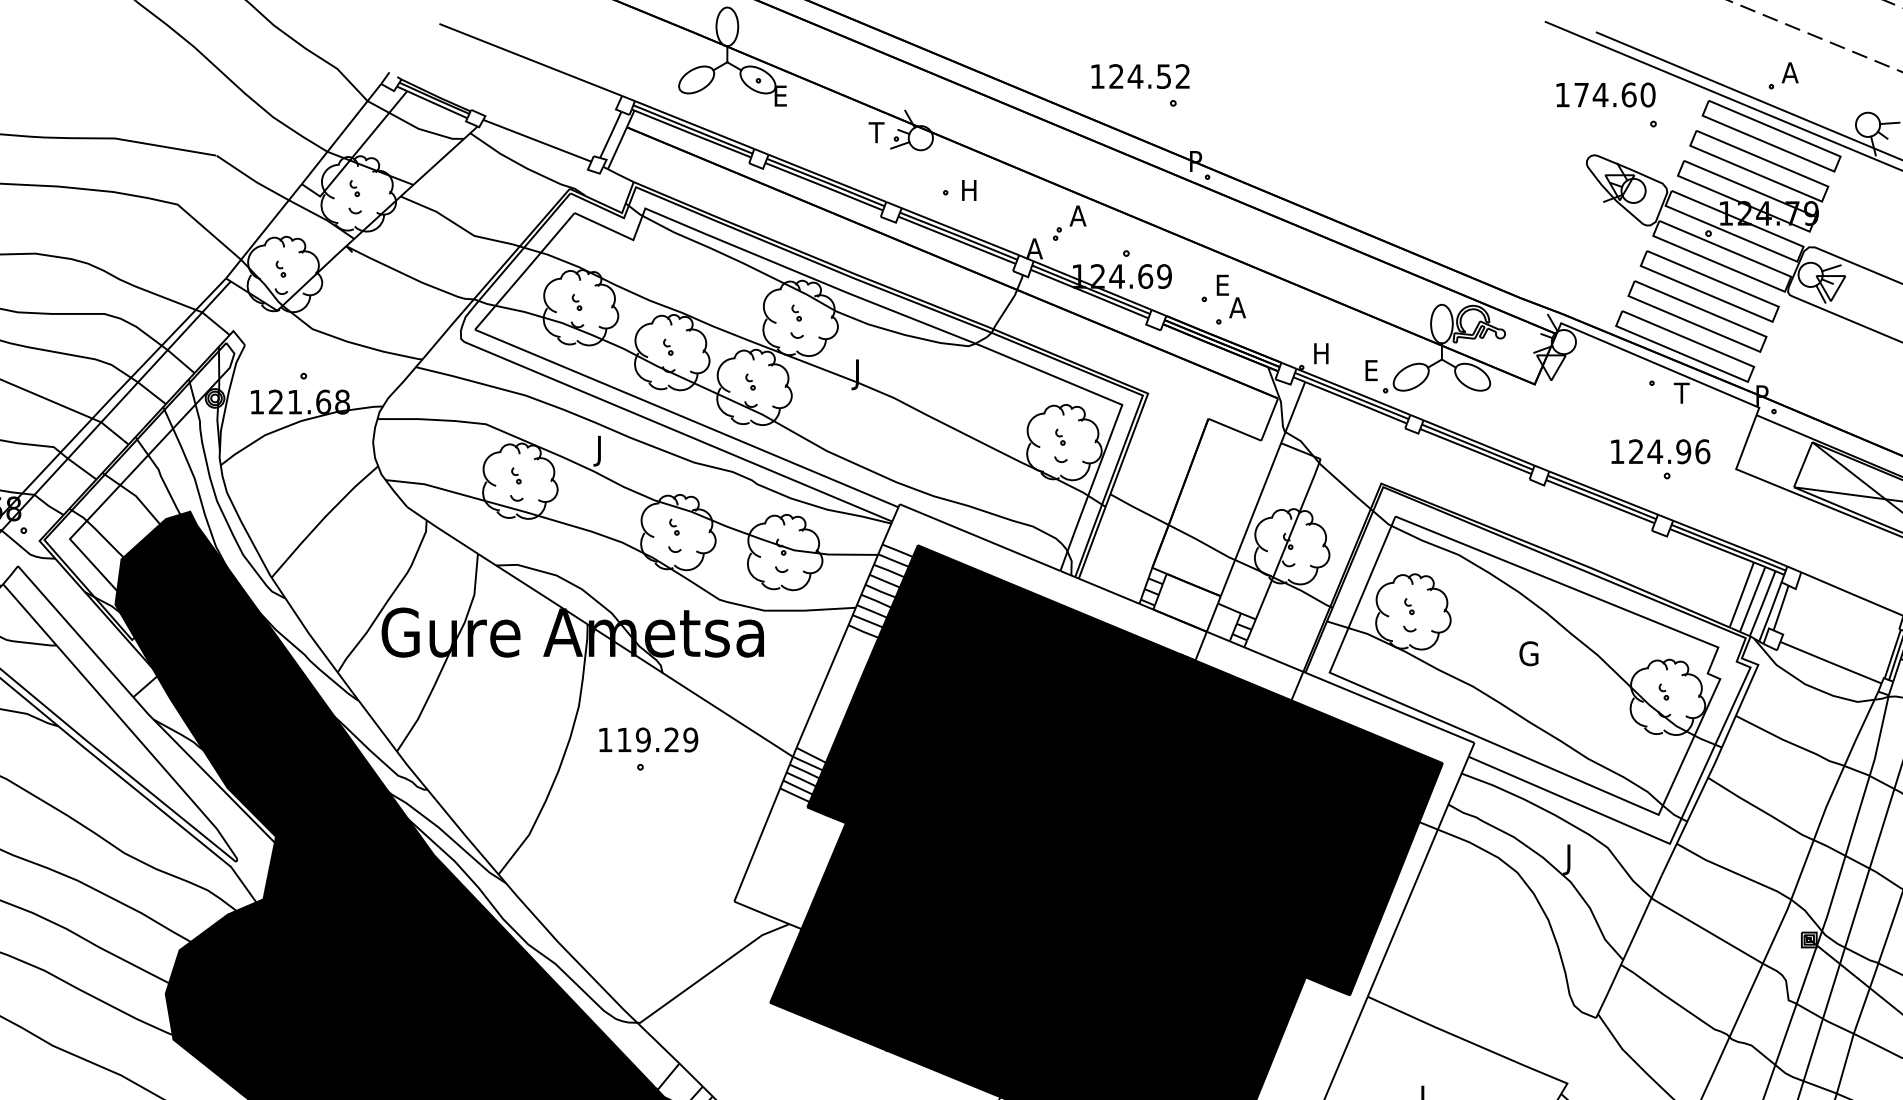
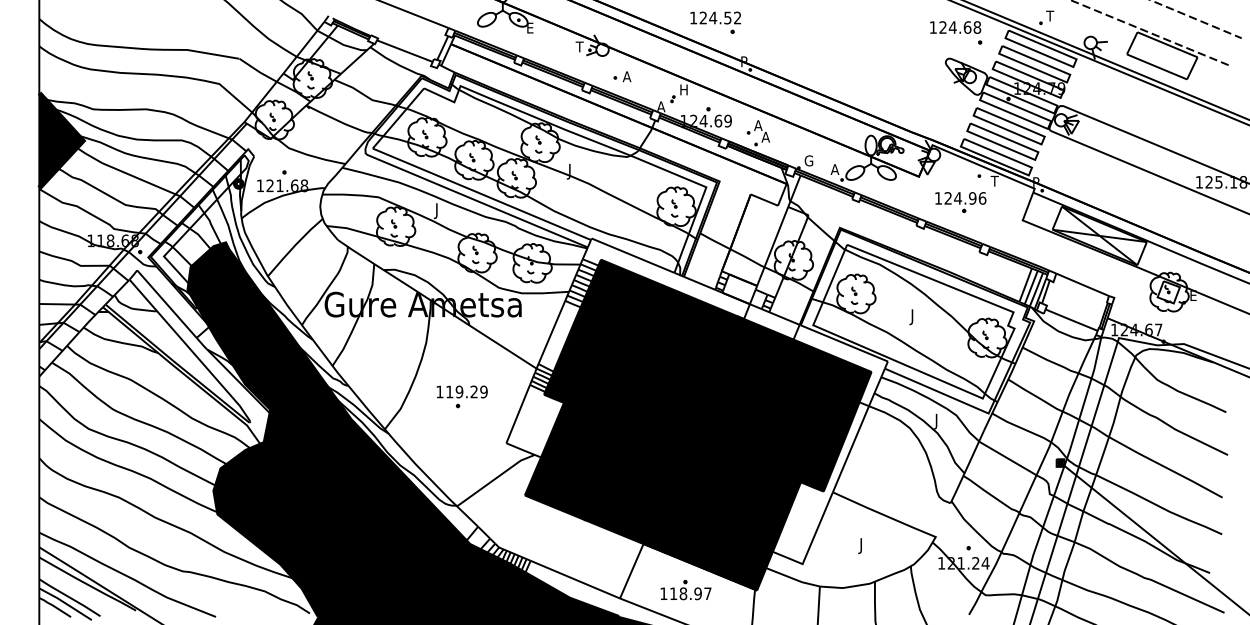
text: (1789, 71) -> (1050, 15), A -> T
text: (1615, 94) -> (960, 27), 174.60 -> 124.68
text: (967, 189) -> (626, 76), H -> A
text: (1077, 215) -> (683, 89), A -> H
text: (1223, 285) -> (758, 125), E -> A
text: (1320, 352) -> (808, 160), H -> G
text: (1370, 370) -> (834, 169), E -> A
part: (1659, 459) -> (960, 202), moved
text: (1526, 657) -> (914, 317), G -> J
part: (647, 748) -> (461, 396), moved

